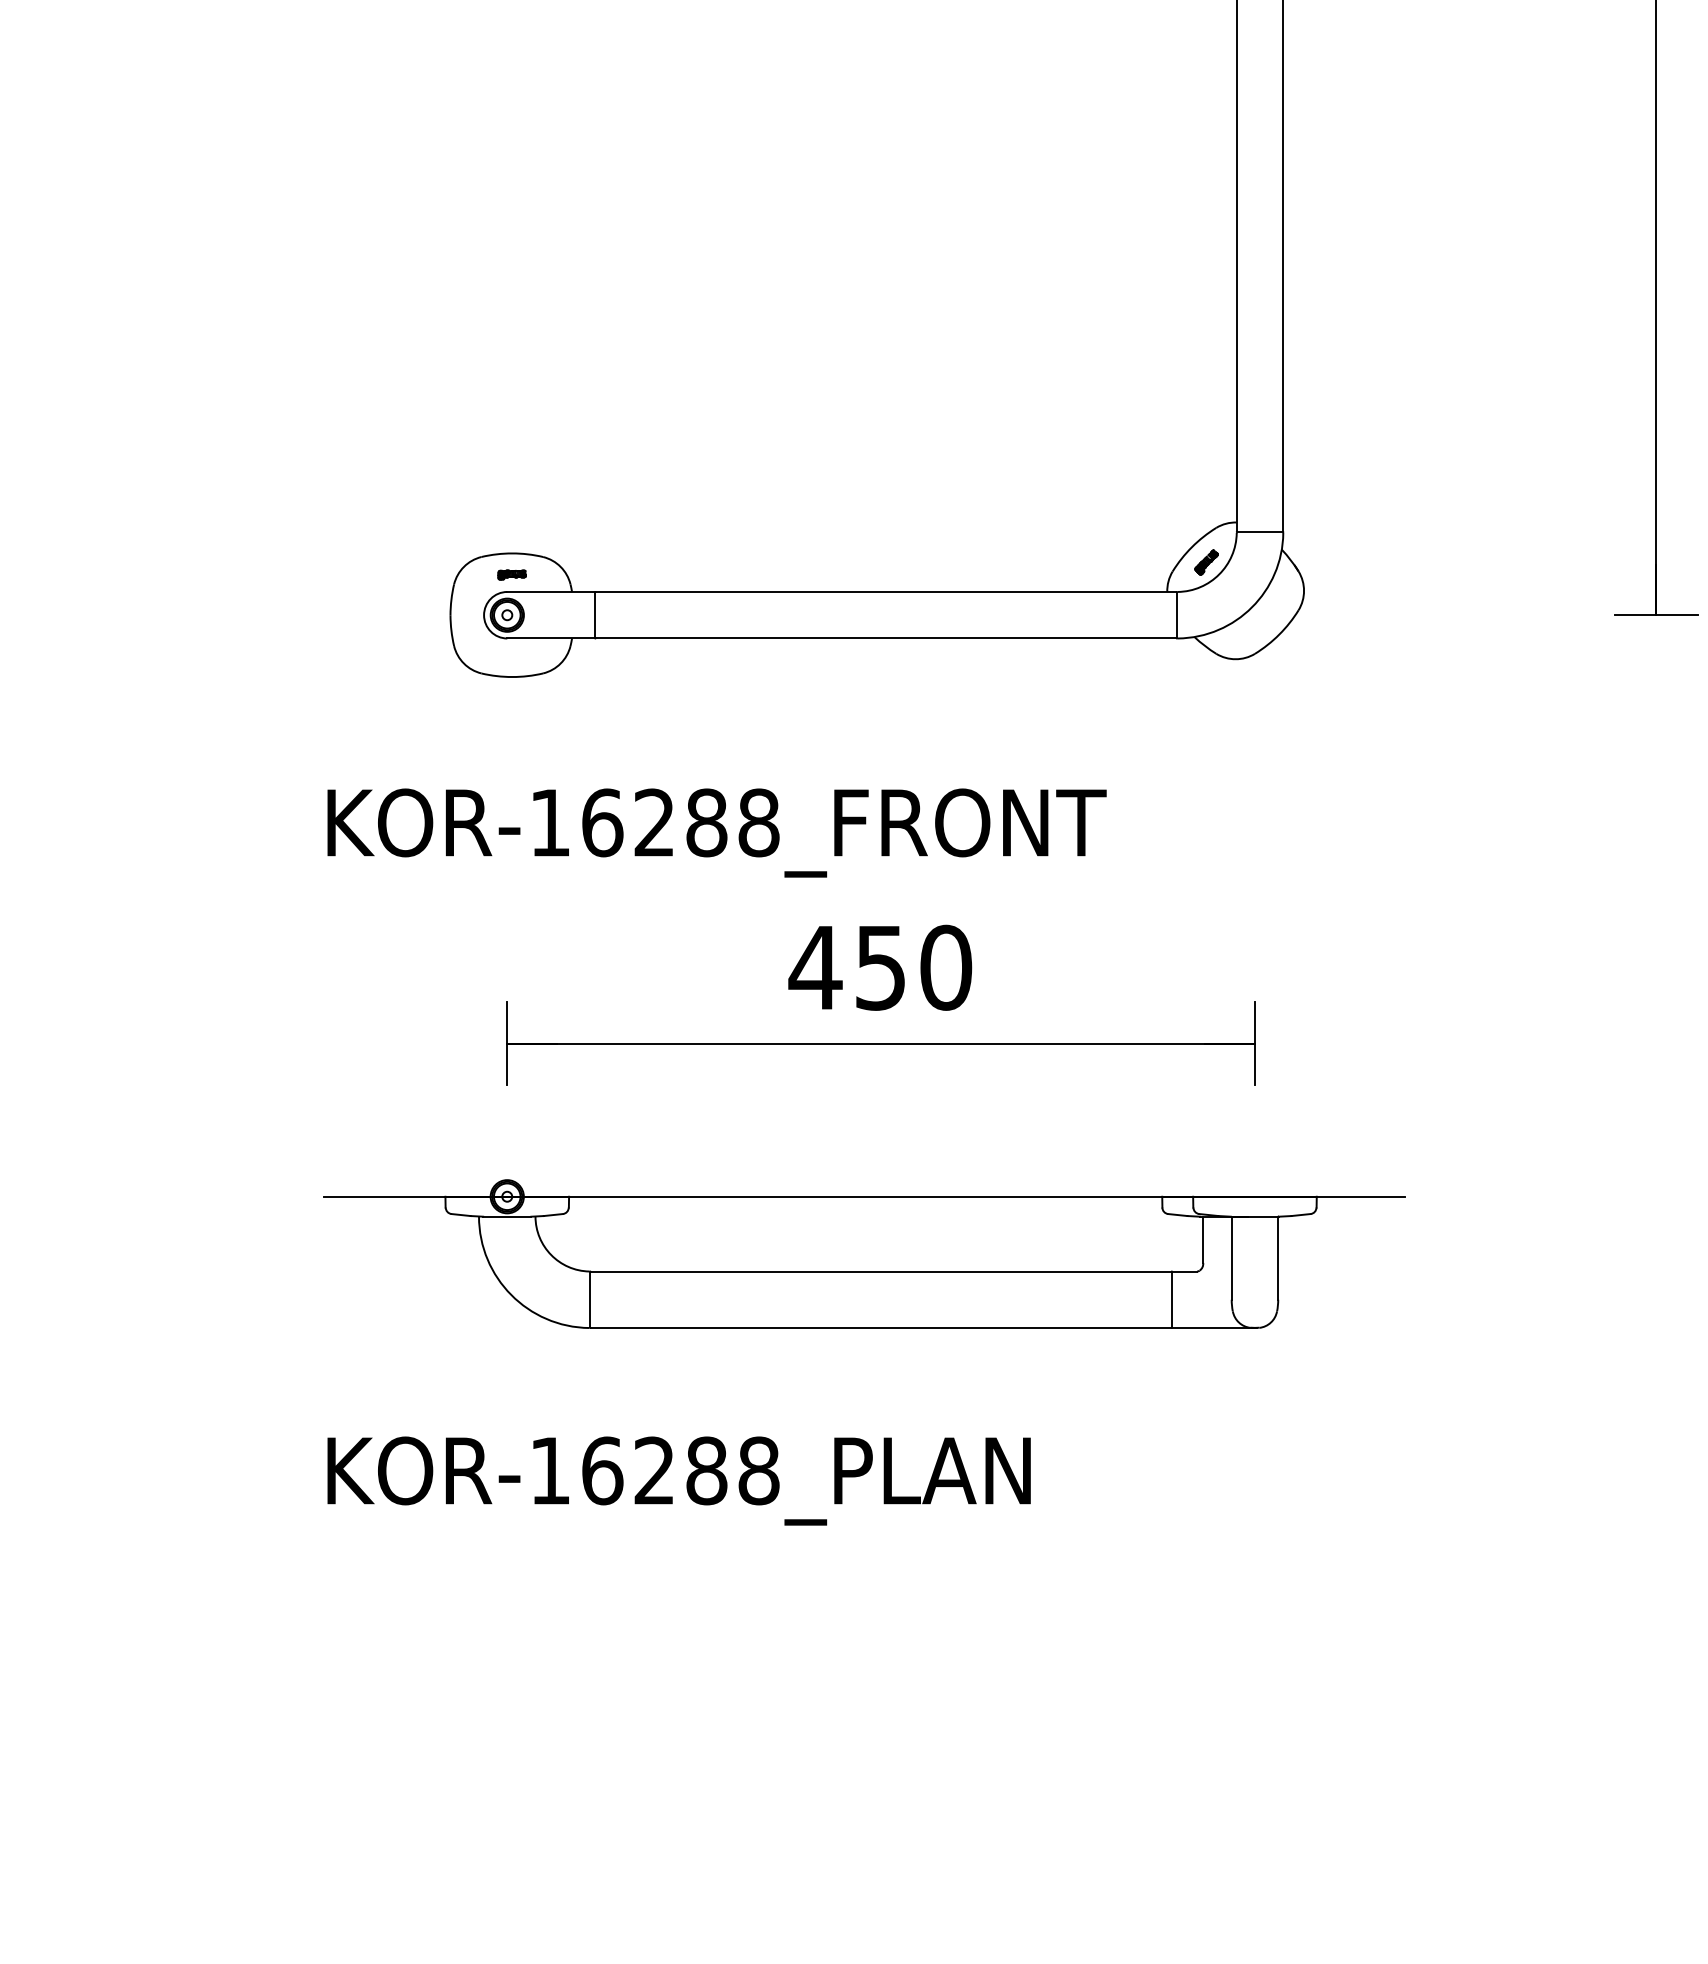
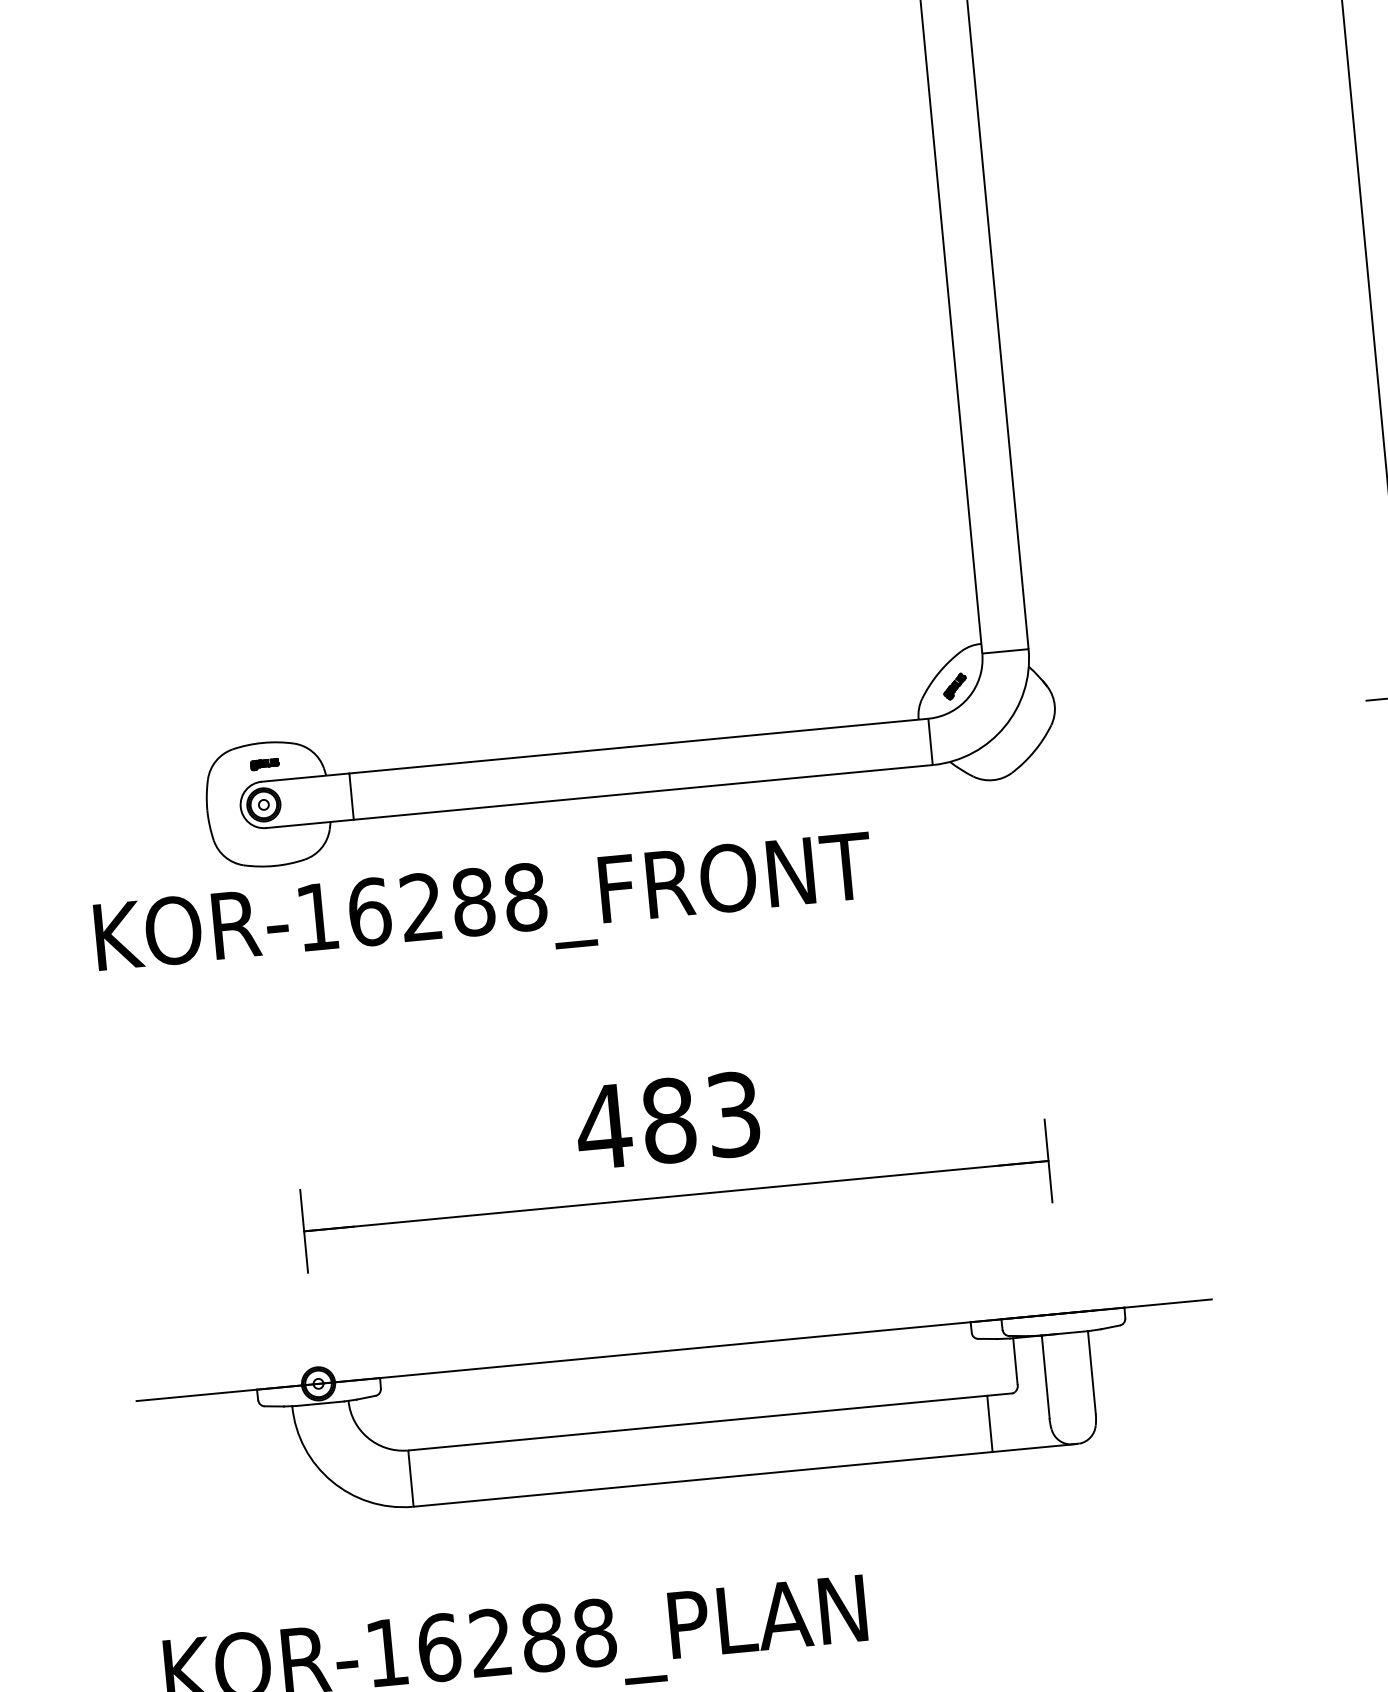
text: (716, 832) -> (484, 910), moved
text: (913, 967) -> (701, 1117), 450 -> 483

